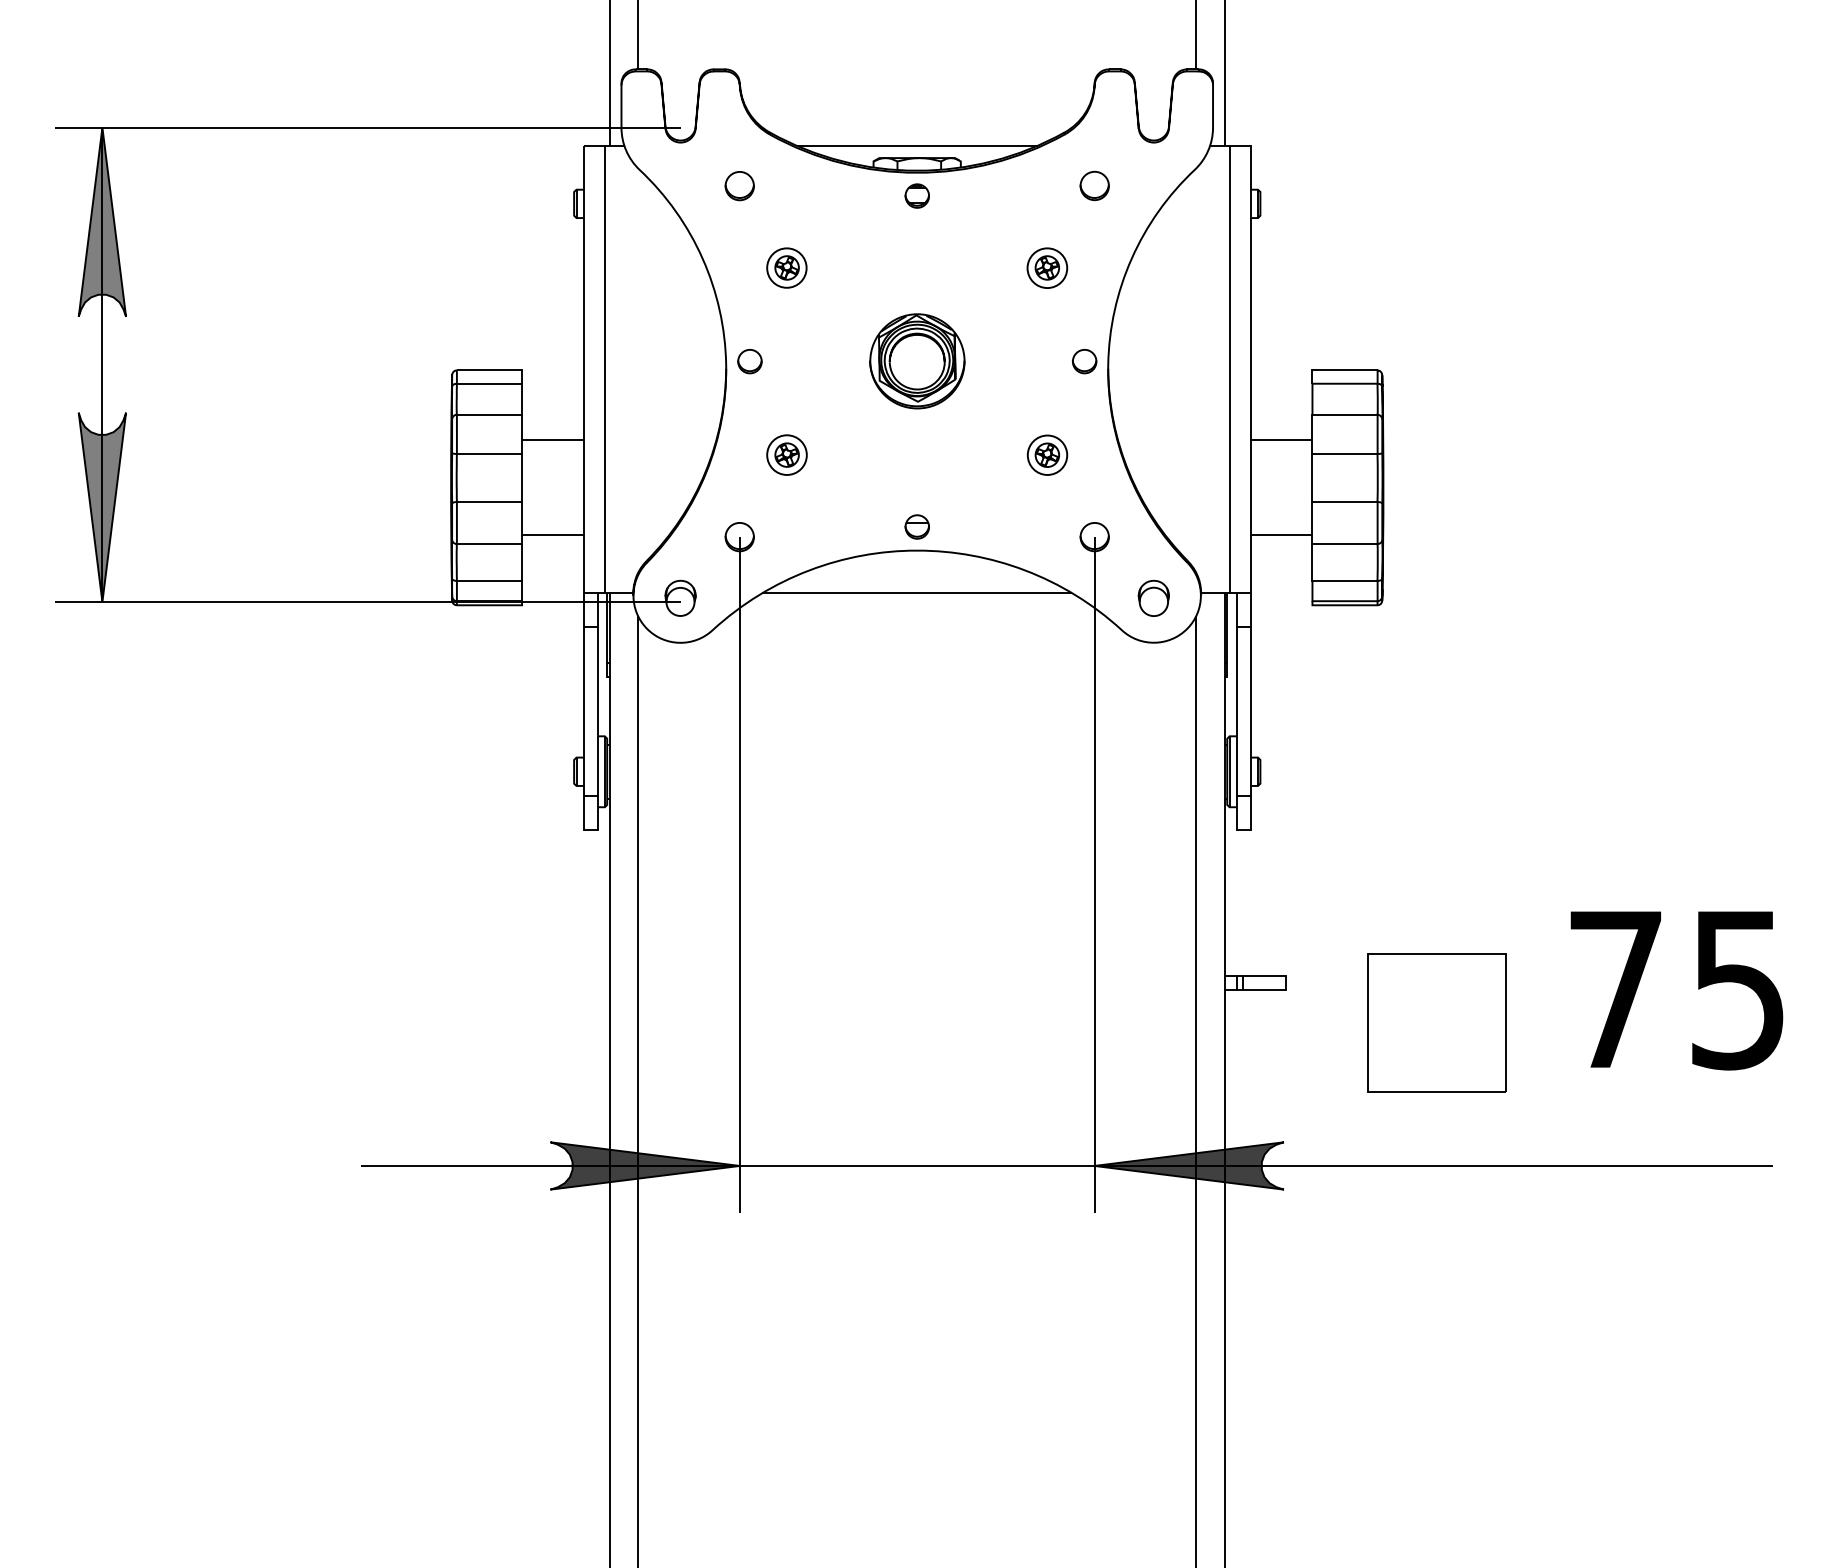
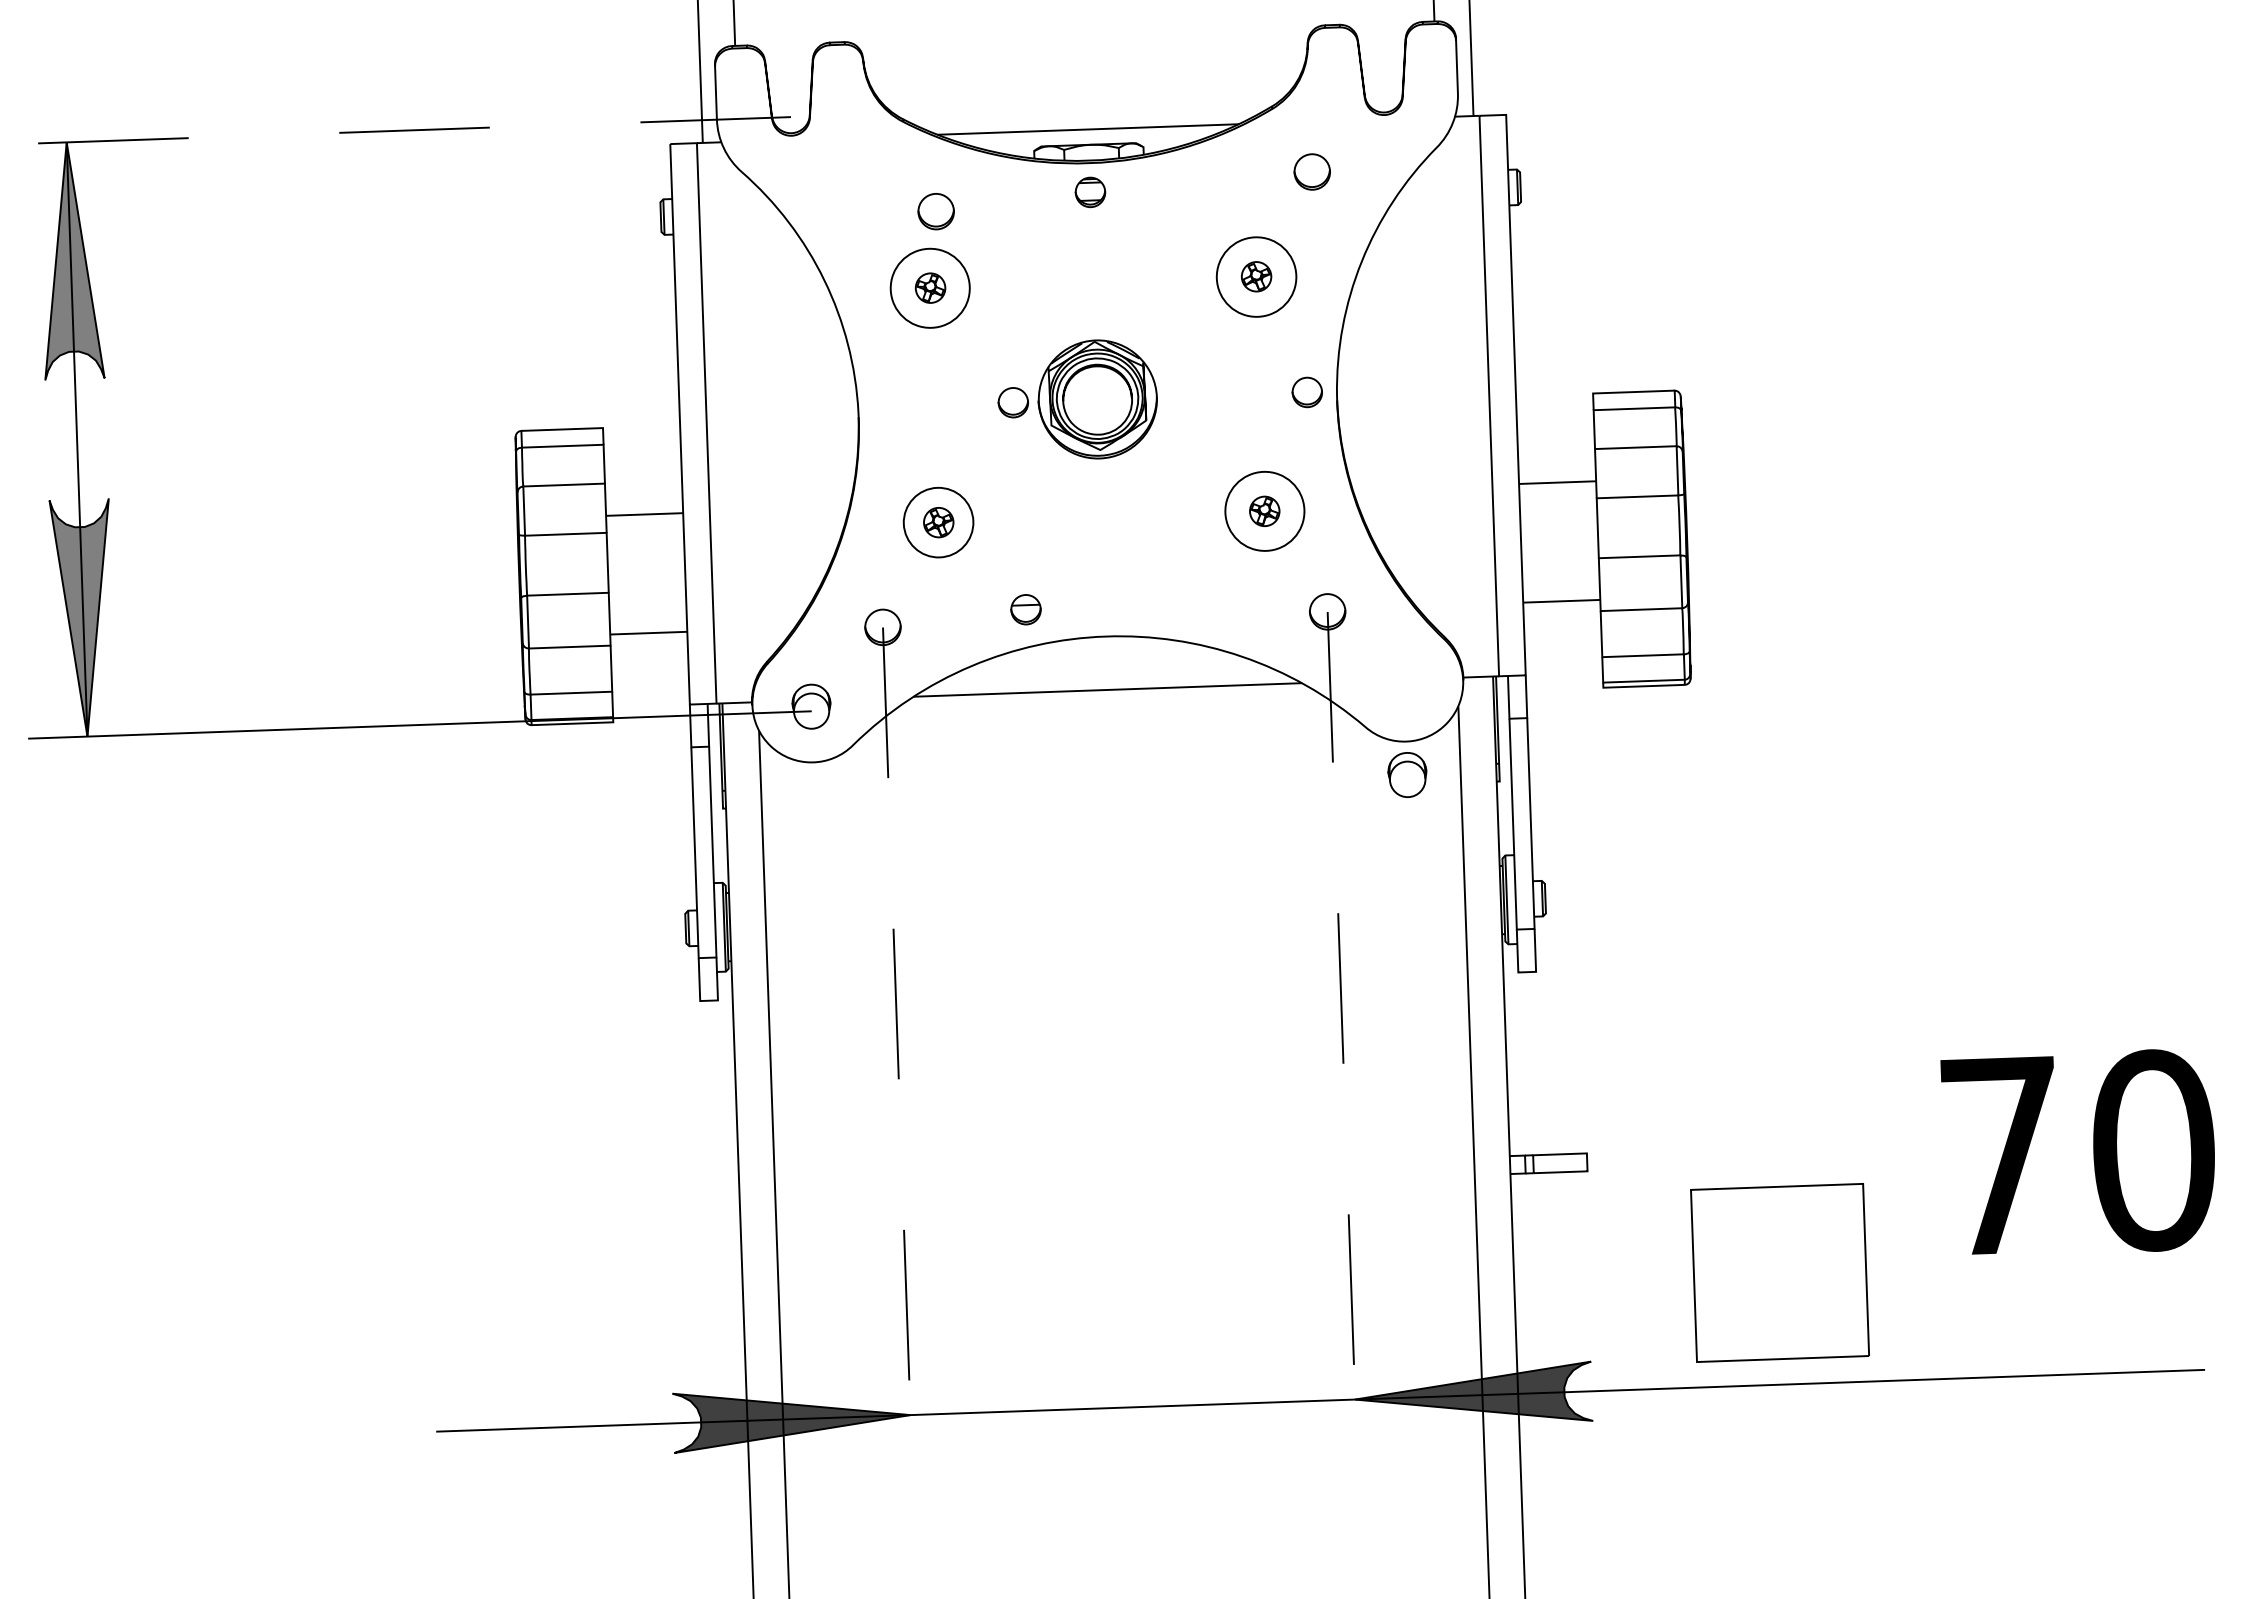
line: (367, 127) -> (398, 130), solid -> dashed
part: (739, 186) -> (935, 212), moved
circle: (786, 267) -> (929, 287), size x1.6
circle: (1047, 268) -> (1256, 277), size x1.6
part: (749, 361) -> (1012, 402), moved
circle: (786, 454) -> (937, 521), size x1.4
circle: (1047, 454) -> (1264, 510), size x1.6
part: (916, 526) -> (1025, 609), moved
part: (1153, 597) -> (1407, 773), moved
line: (739, 875) -> (897, 1051), solid -> dashed
line: (1094, 875) -> (1342, 1035), solid -> dashed
text: (1738, 989) -> (2153, 1150), 75 -> 70
part: (1436, 1022) -> (1779, 1272), moved

